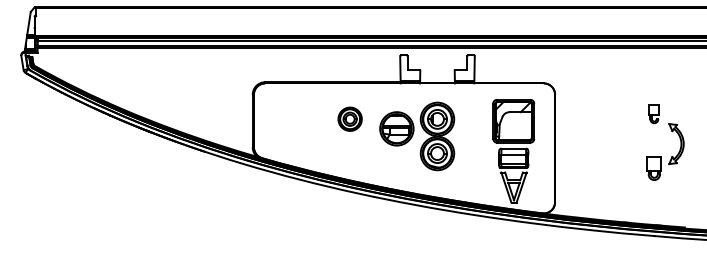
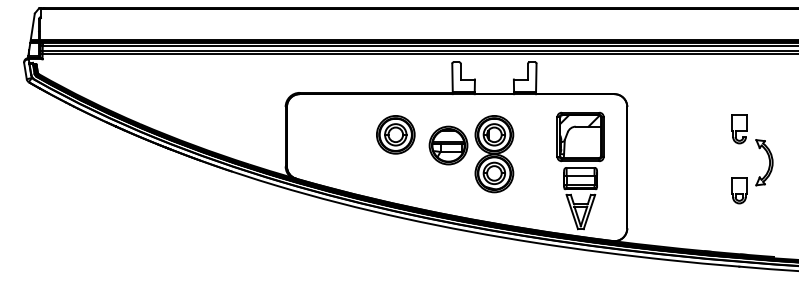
part: (653, 114) -> (738, 129), size x1.43
part: (349, 118) -> (394, 133), size x1.43

